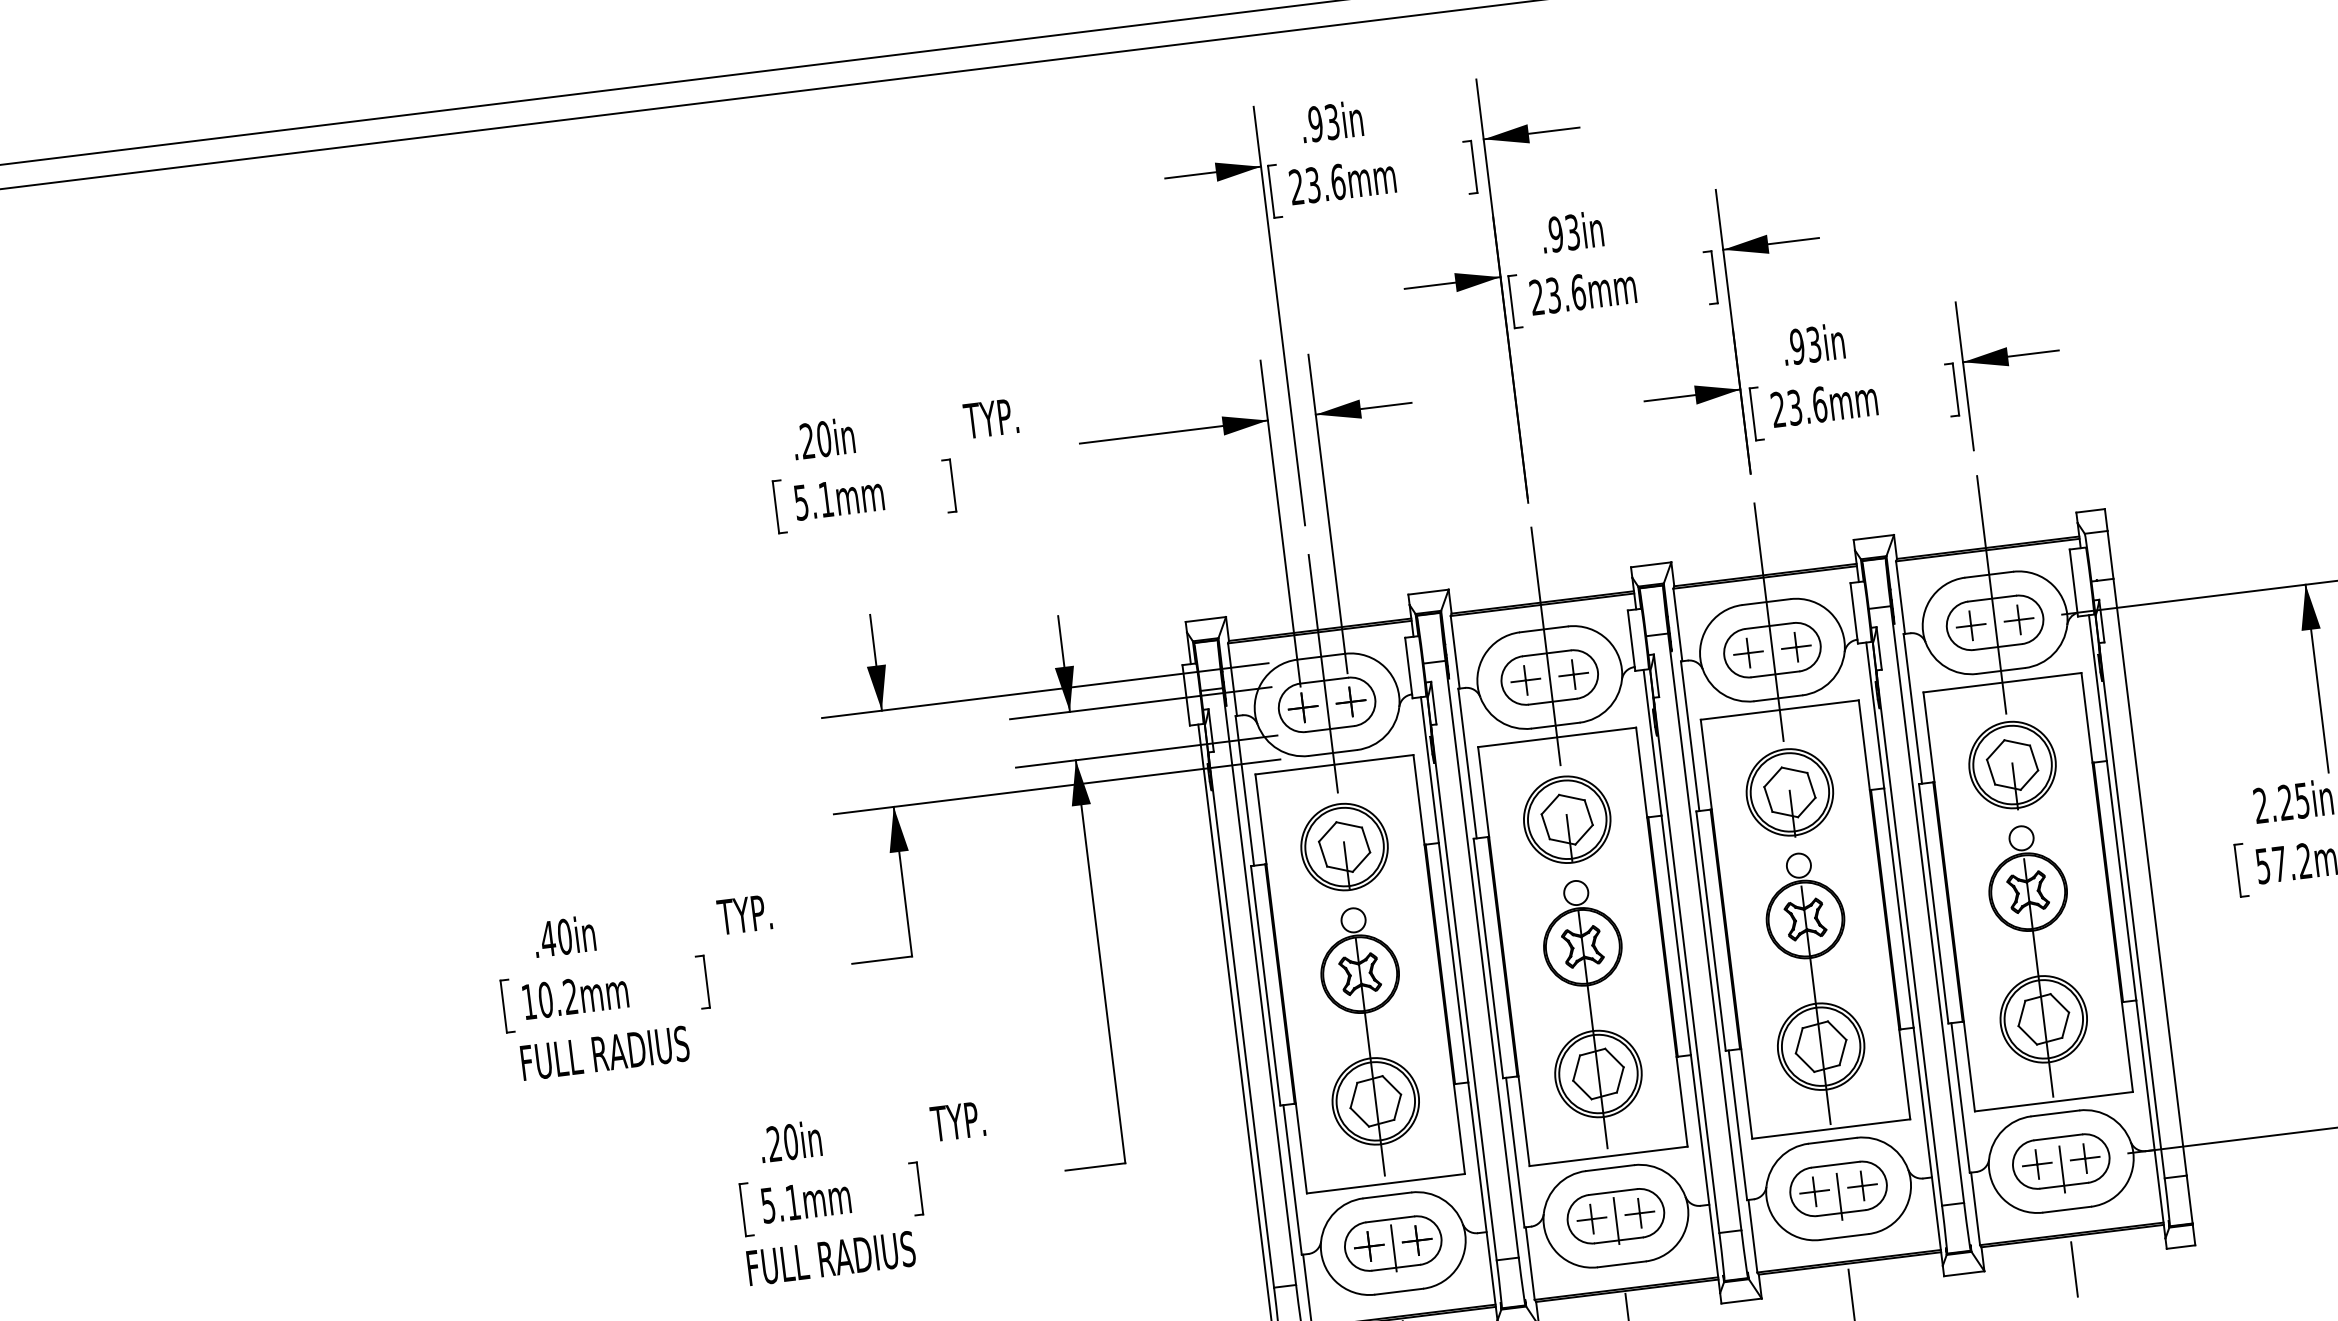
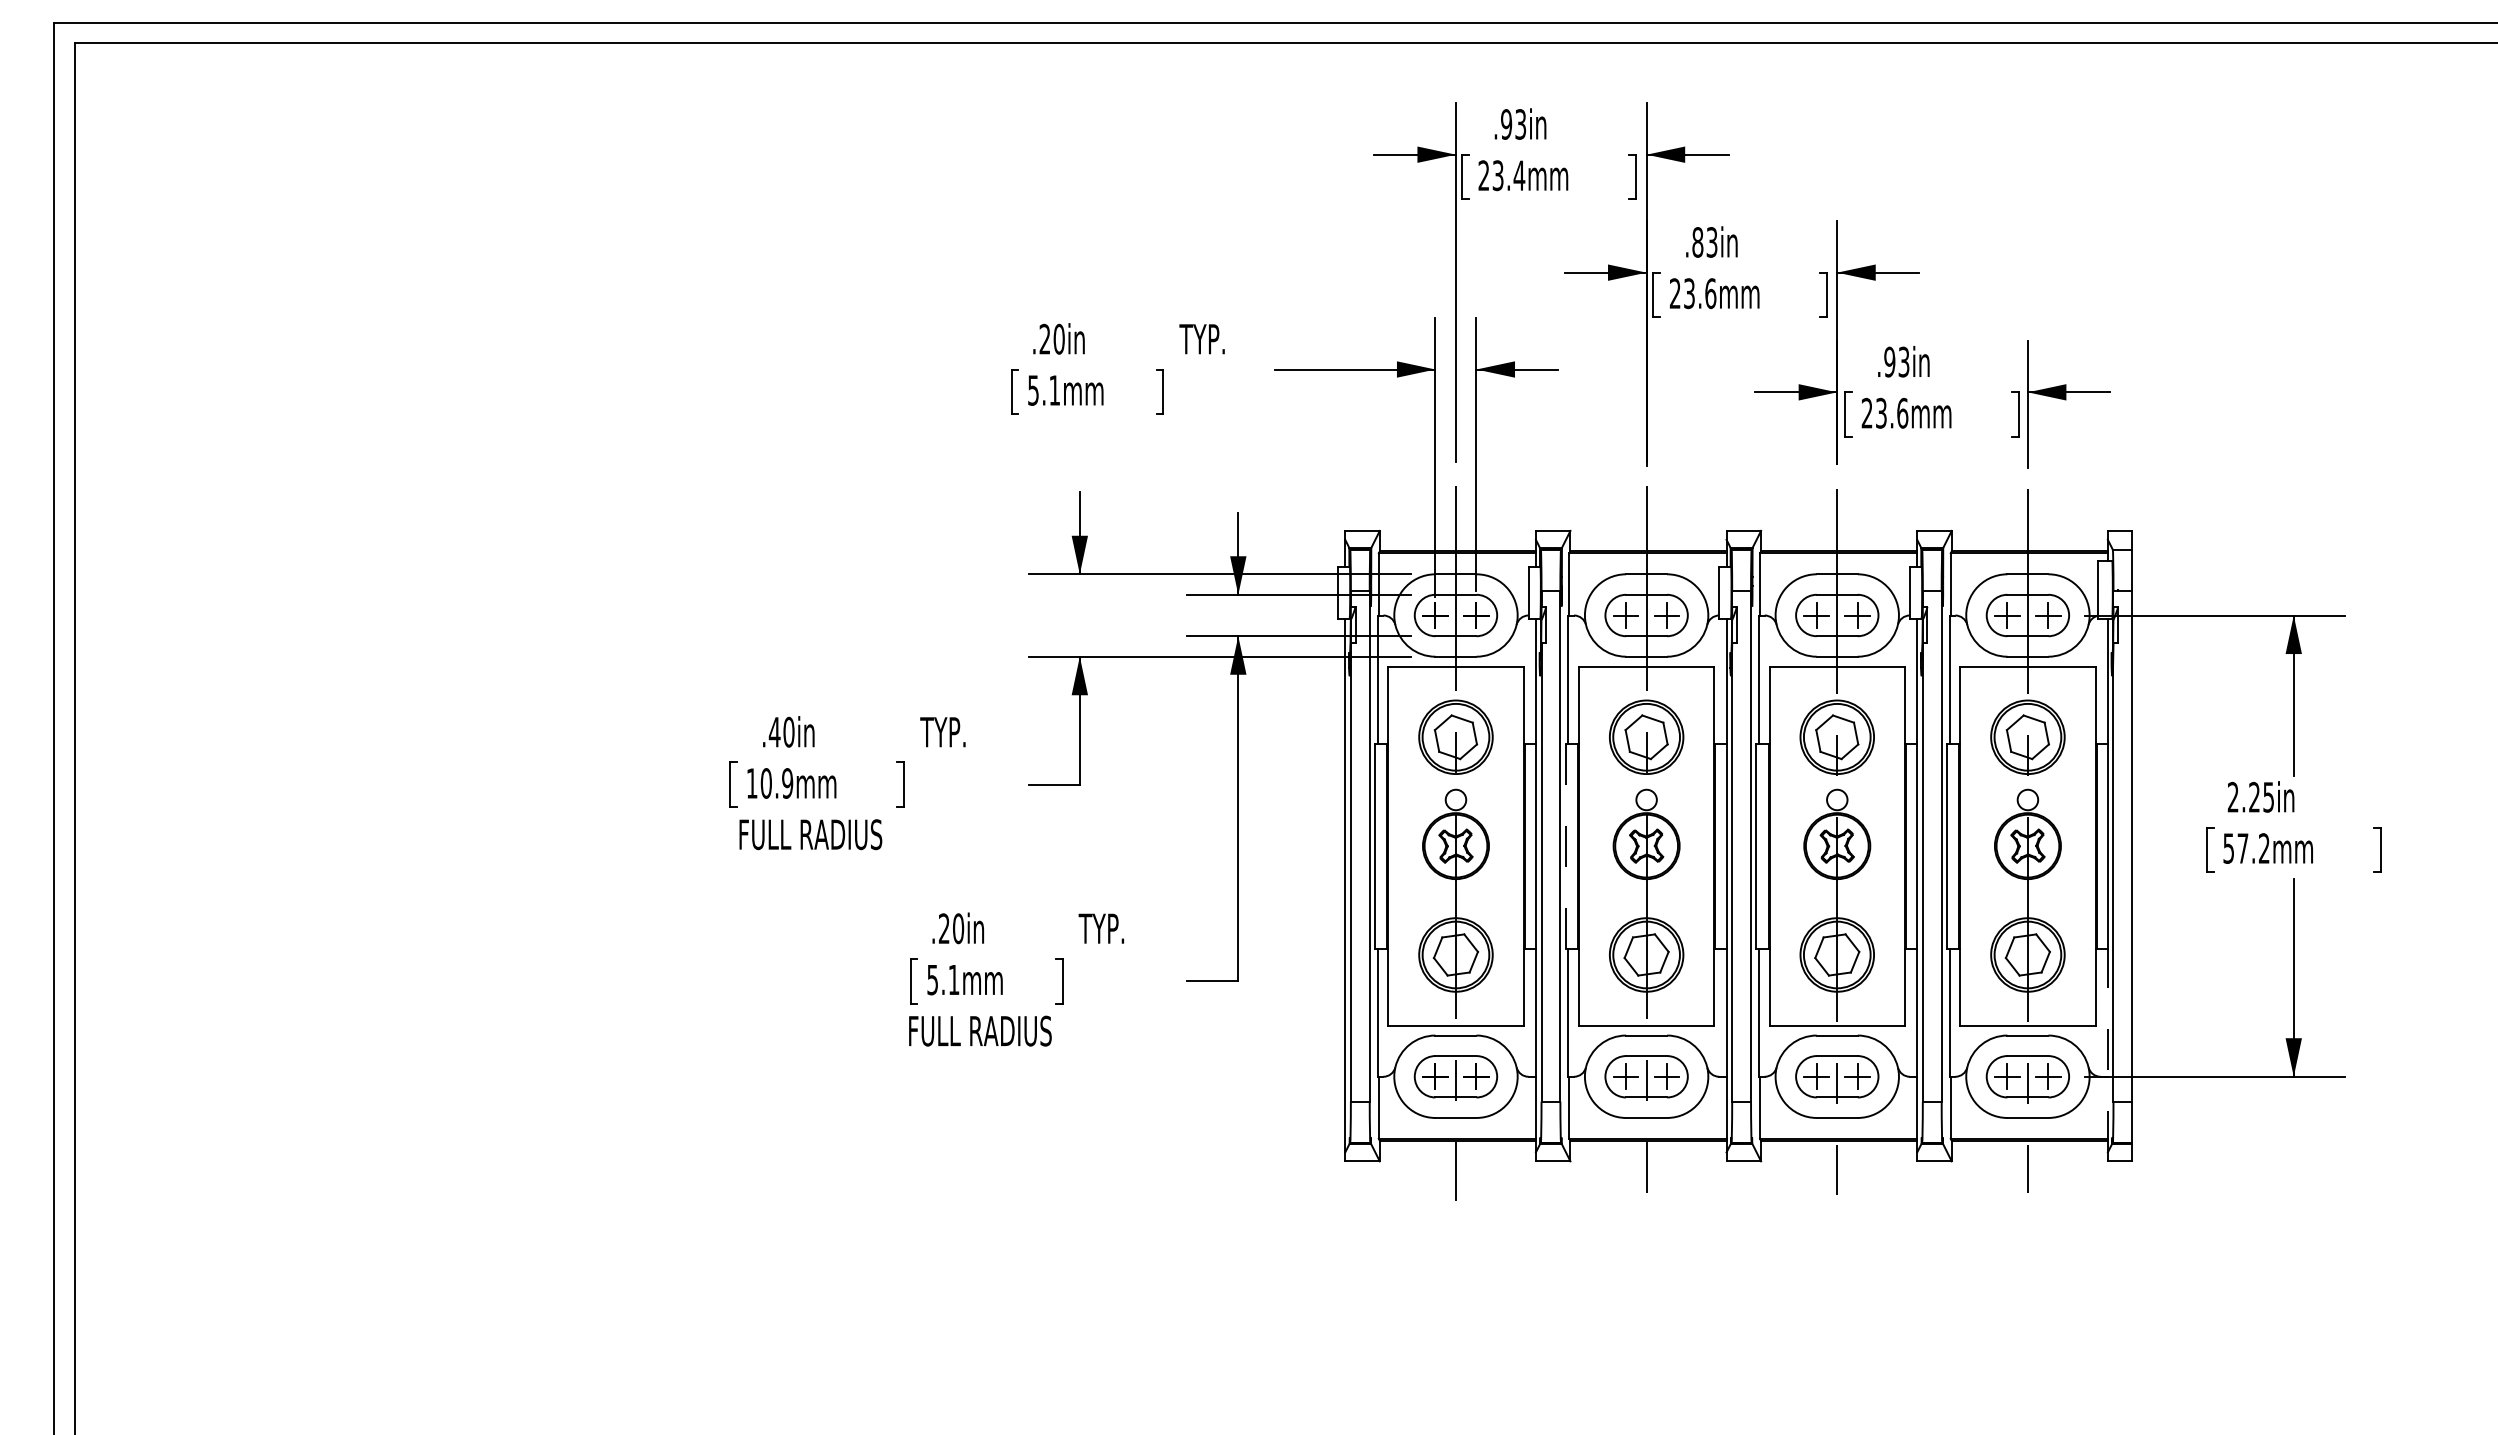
text: (1338, 181) -> (1519, 175), 23.6mm -> 23.4mm
text: (1555, 234) -> (1697, 242), .93in -> .83in
line: (1488, 958) -> (1565, 846), solid -> dashed
text: (570, 996) -> (787, 783), 10.2mm -> 10.9mm
line: (2150, 1119) -> (2107, 1050), solid -> dashed

